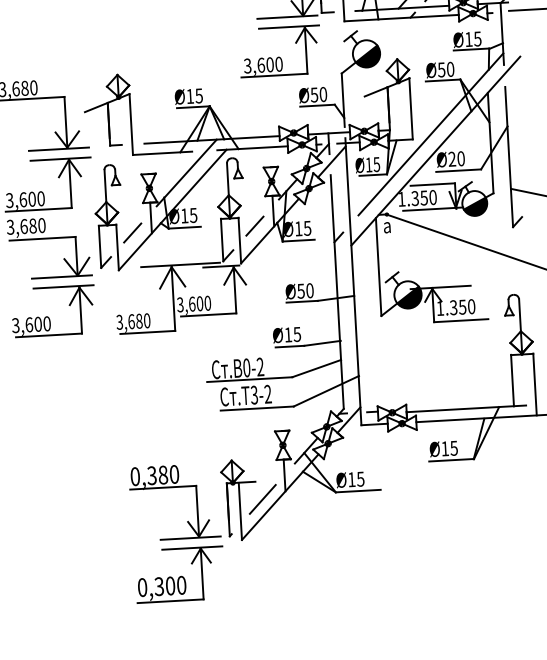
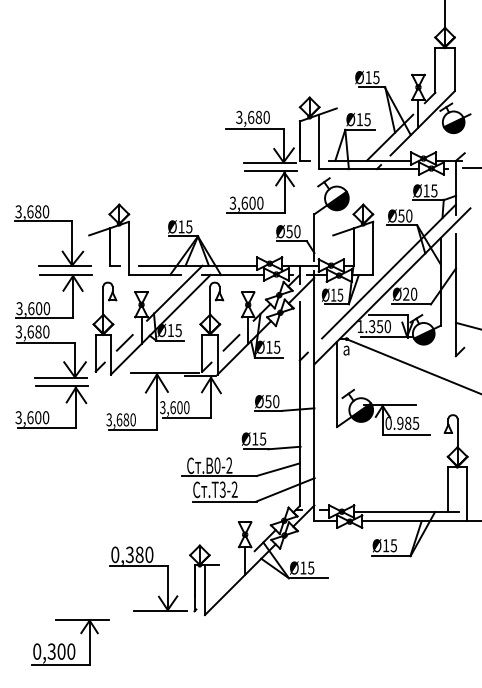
text: (456, 306) -> (402, 422), 1.350 -> 0.985
line: (262, 499) -> (224, 580), removed
part: (180, 574) -> (70, 642), moved

